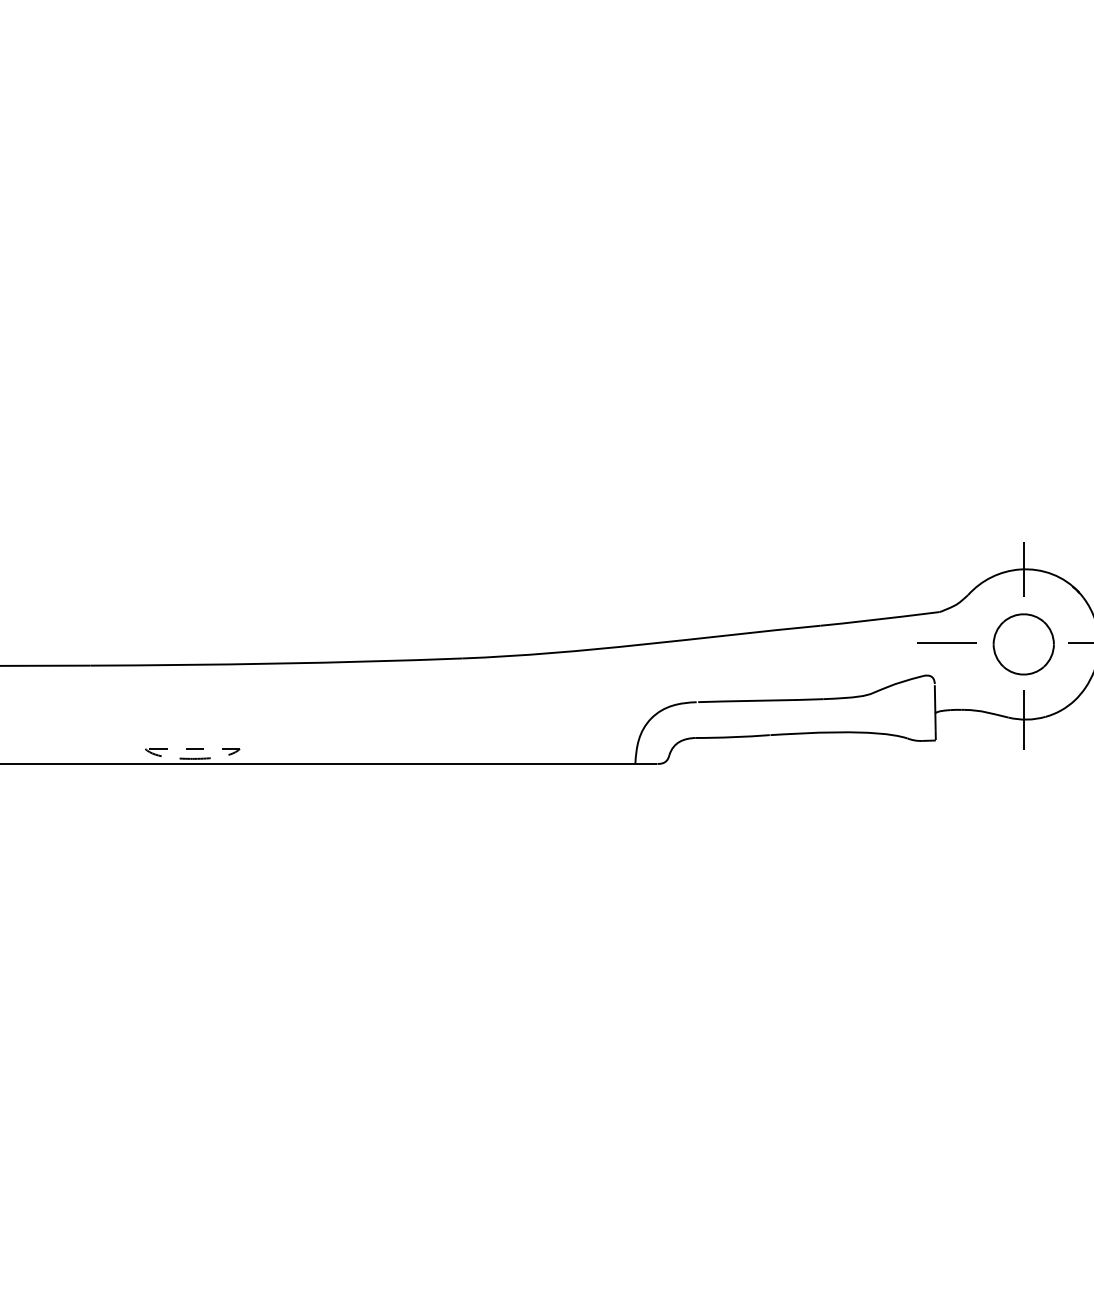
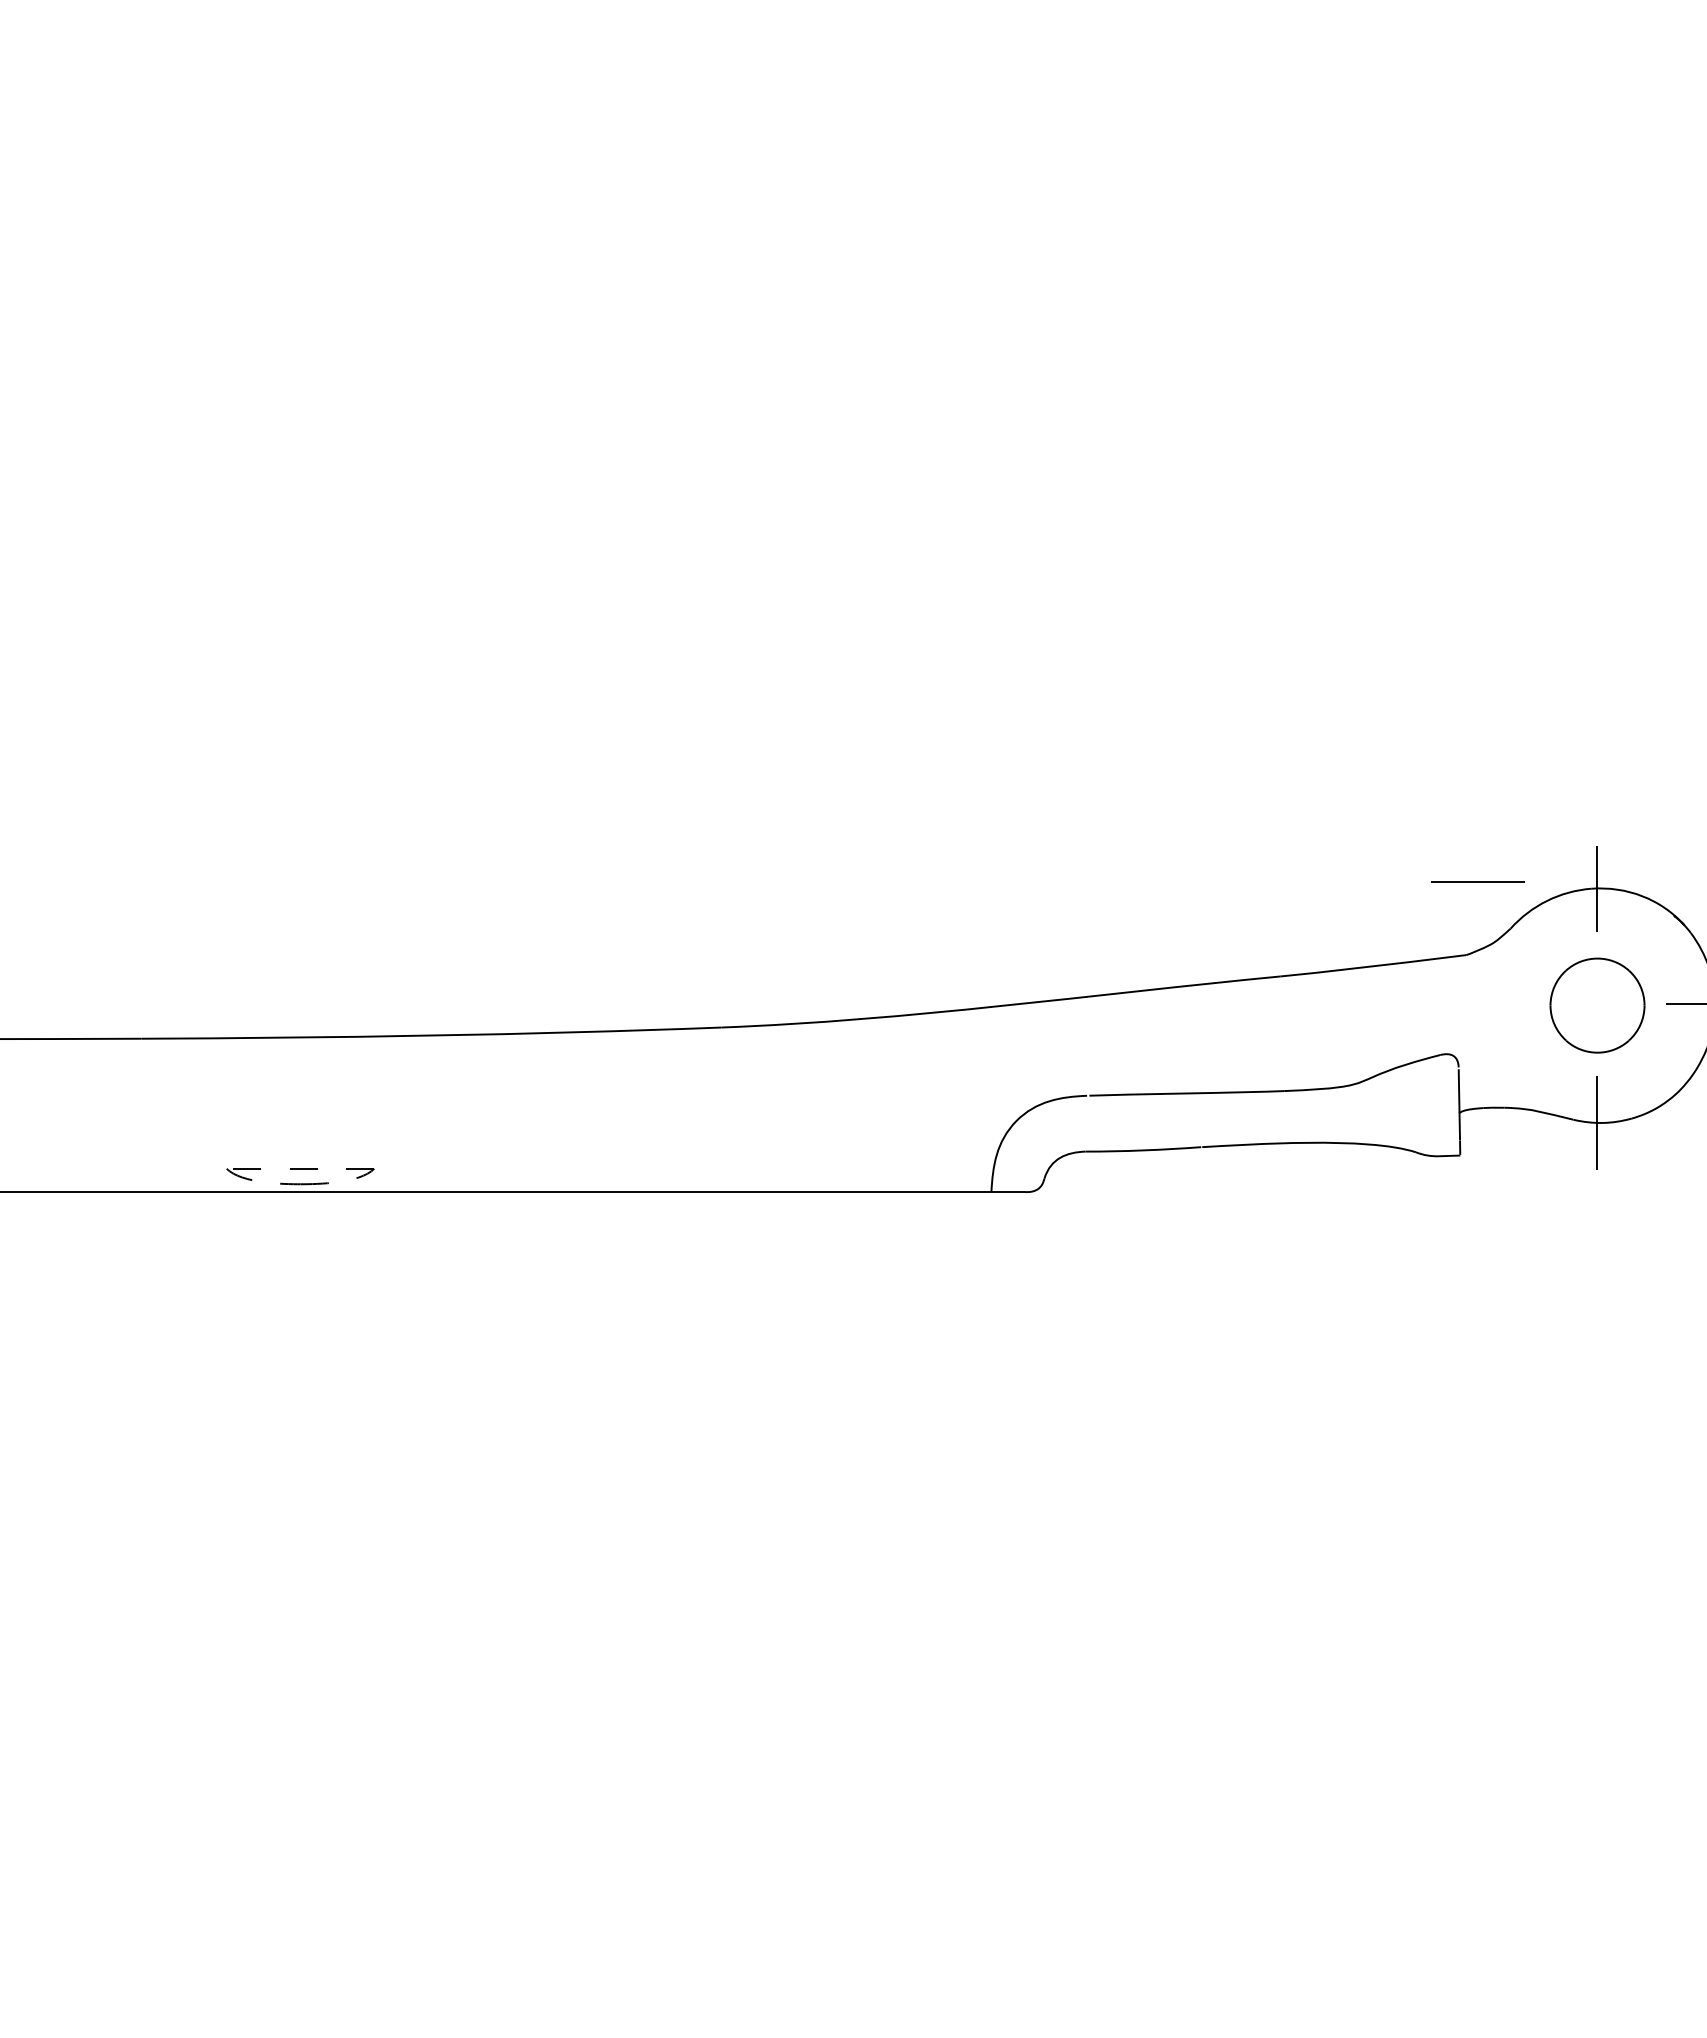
line: (946, 642) -> (1476, 880), moved

